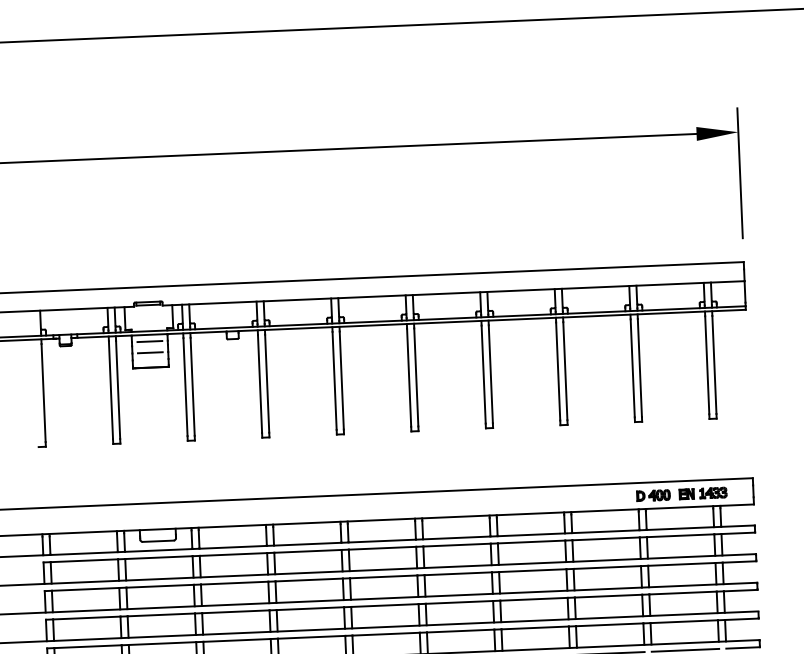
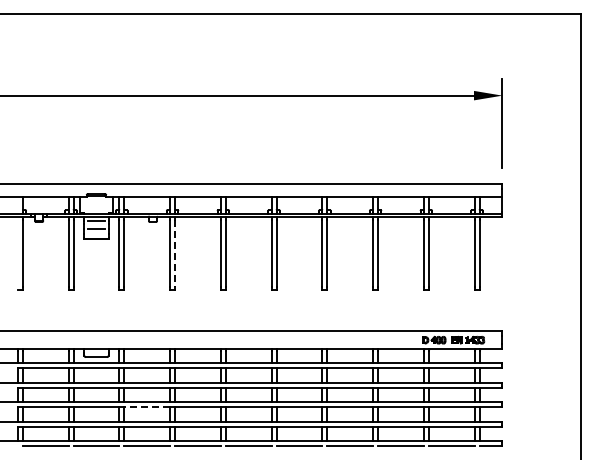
line: (267, 384) -> (175, 253), solid -> dashed
line: (236, 612) -> (147, 407), solid -> dashed

